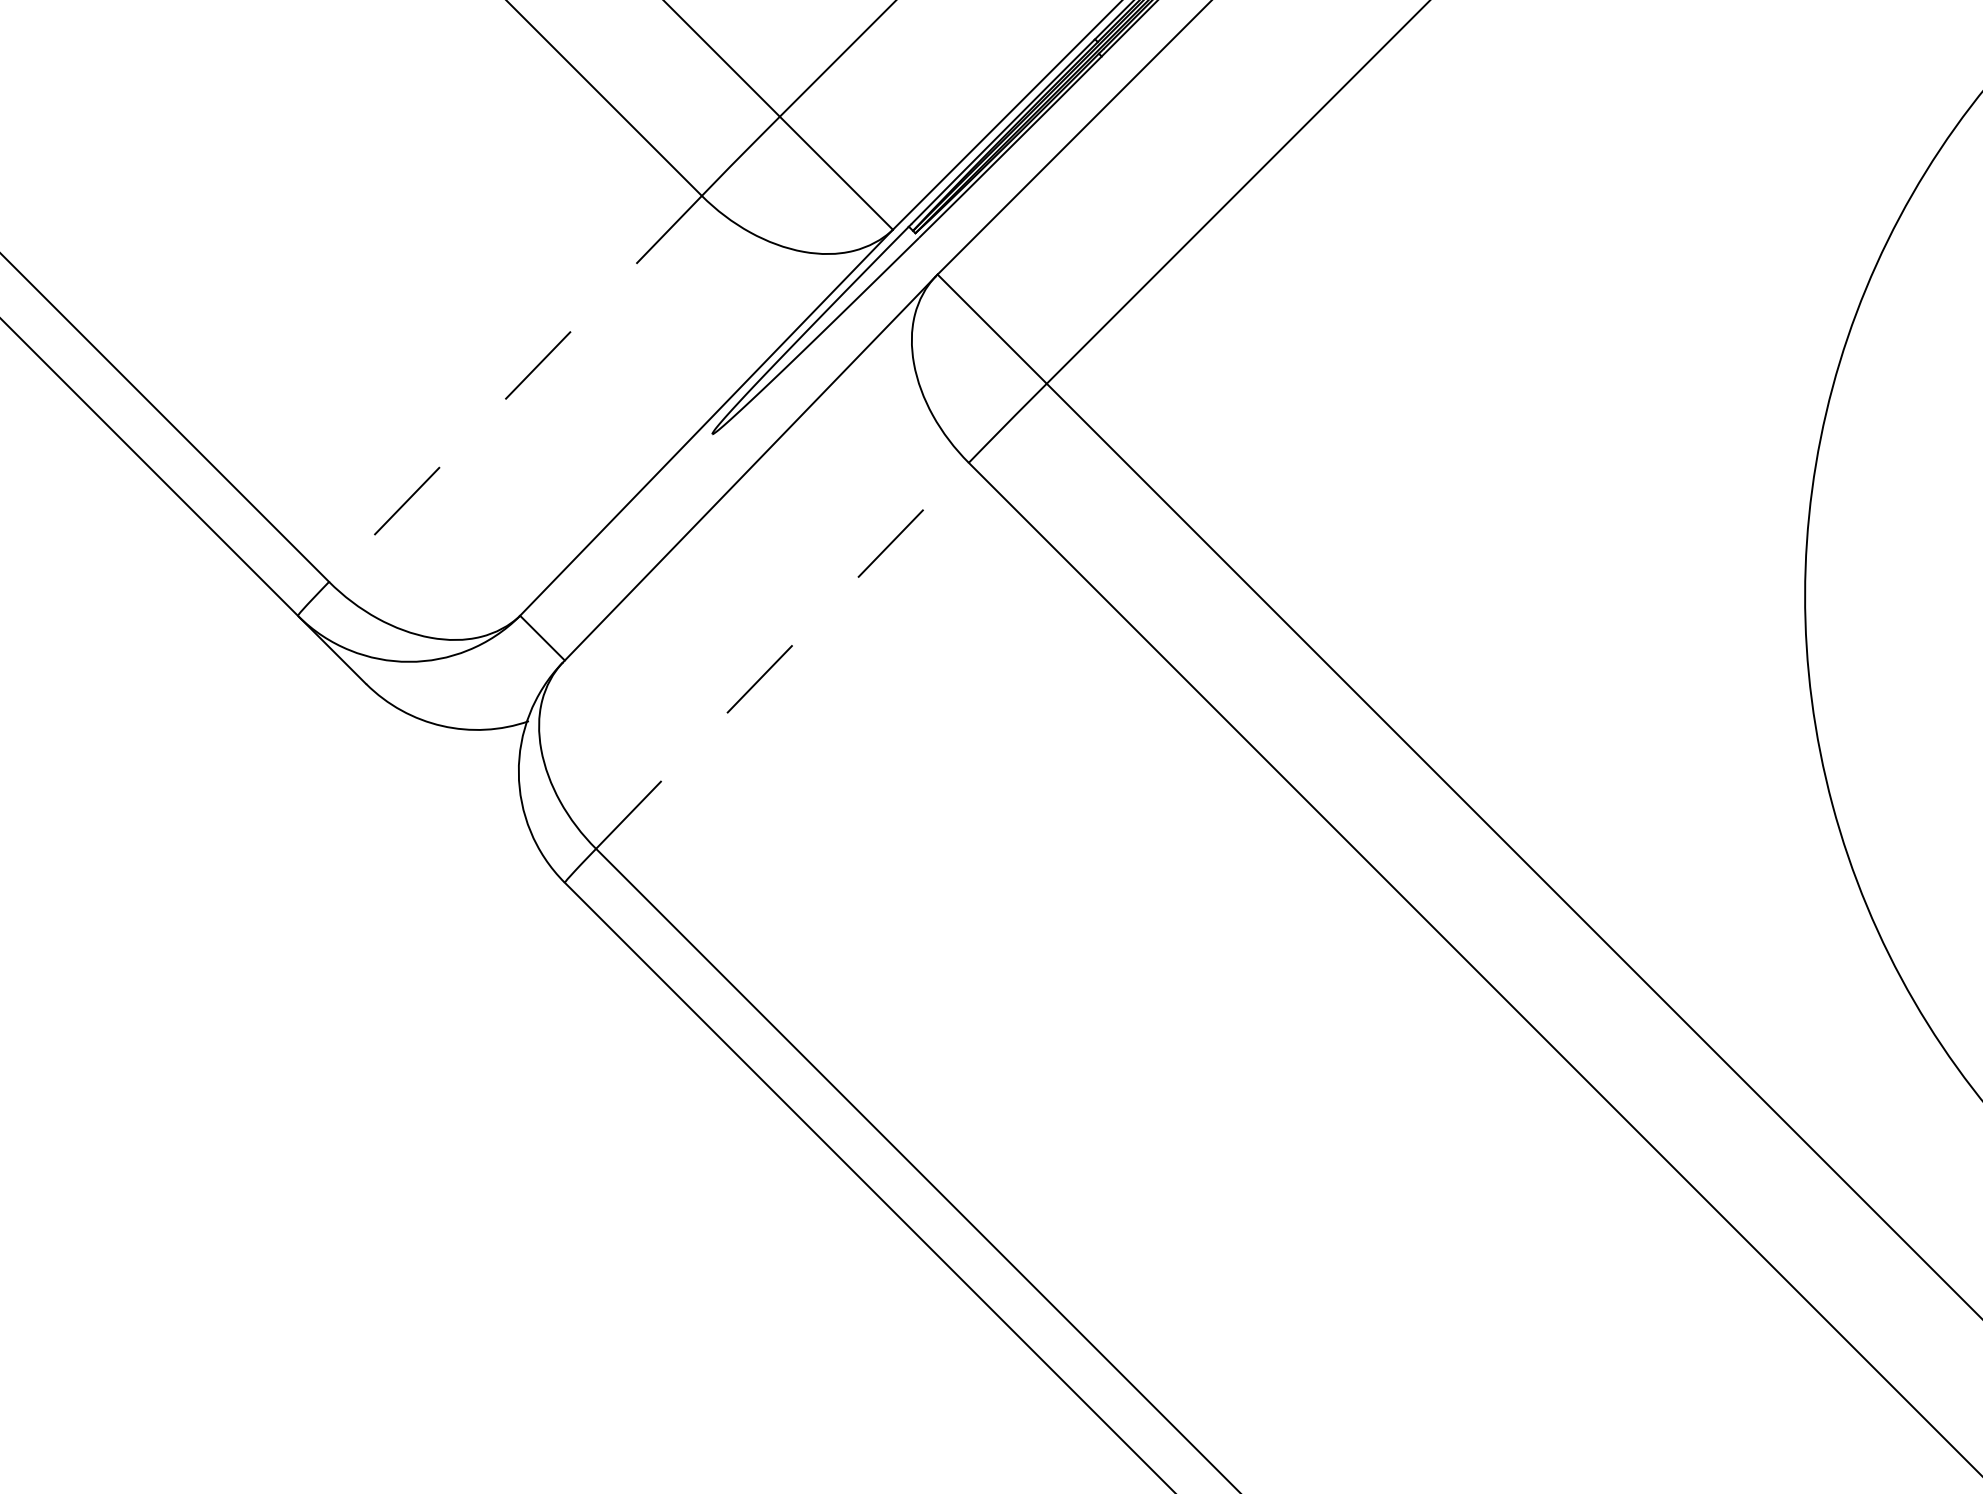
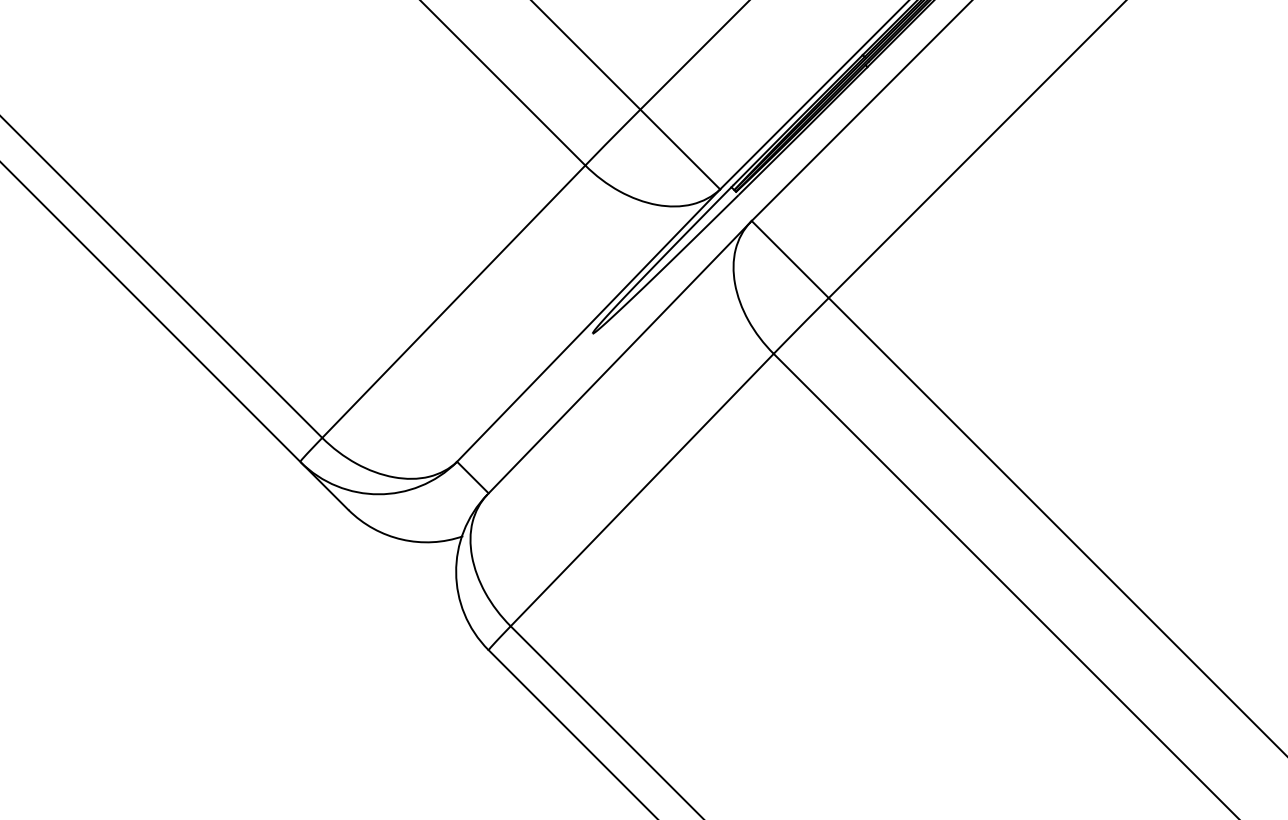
line: (515, 389) -> (453, 302), dashed -> solid
line: (782, 655) -> (642, 489), dashed -> solid

